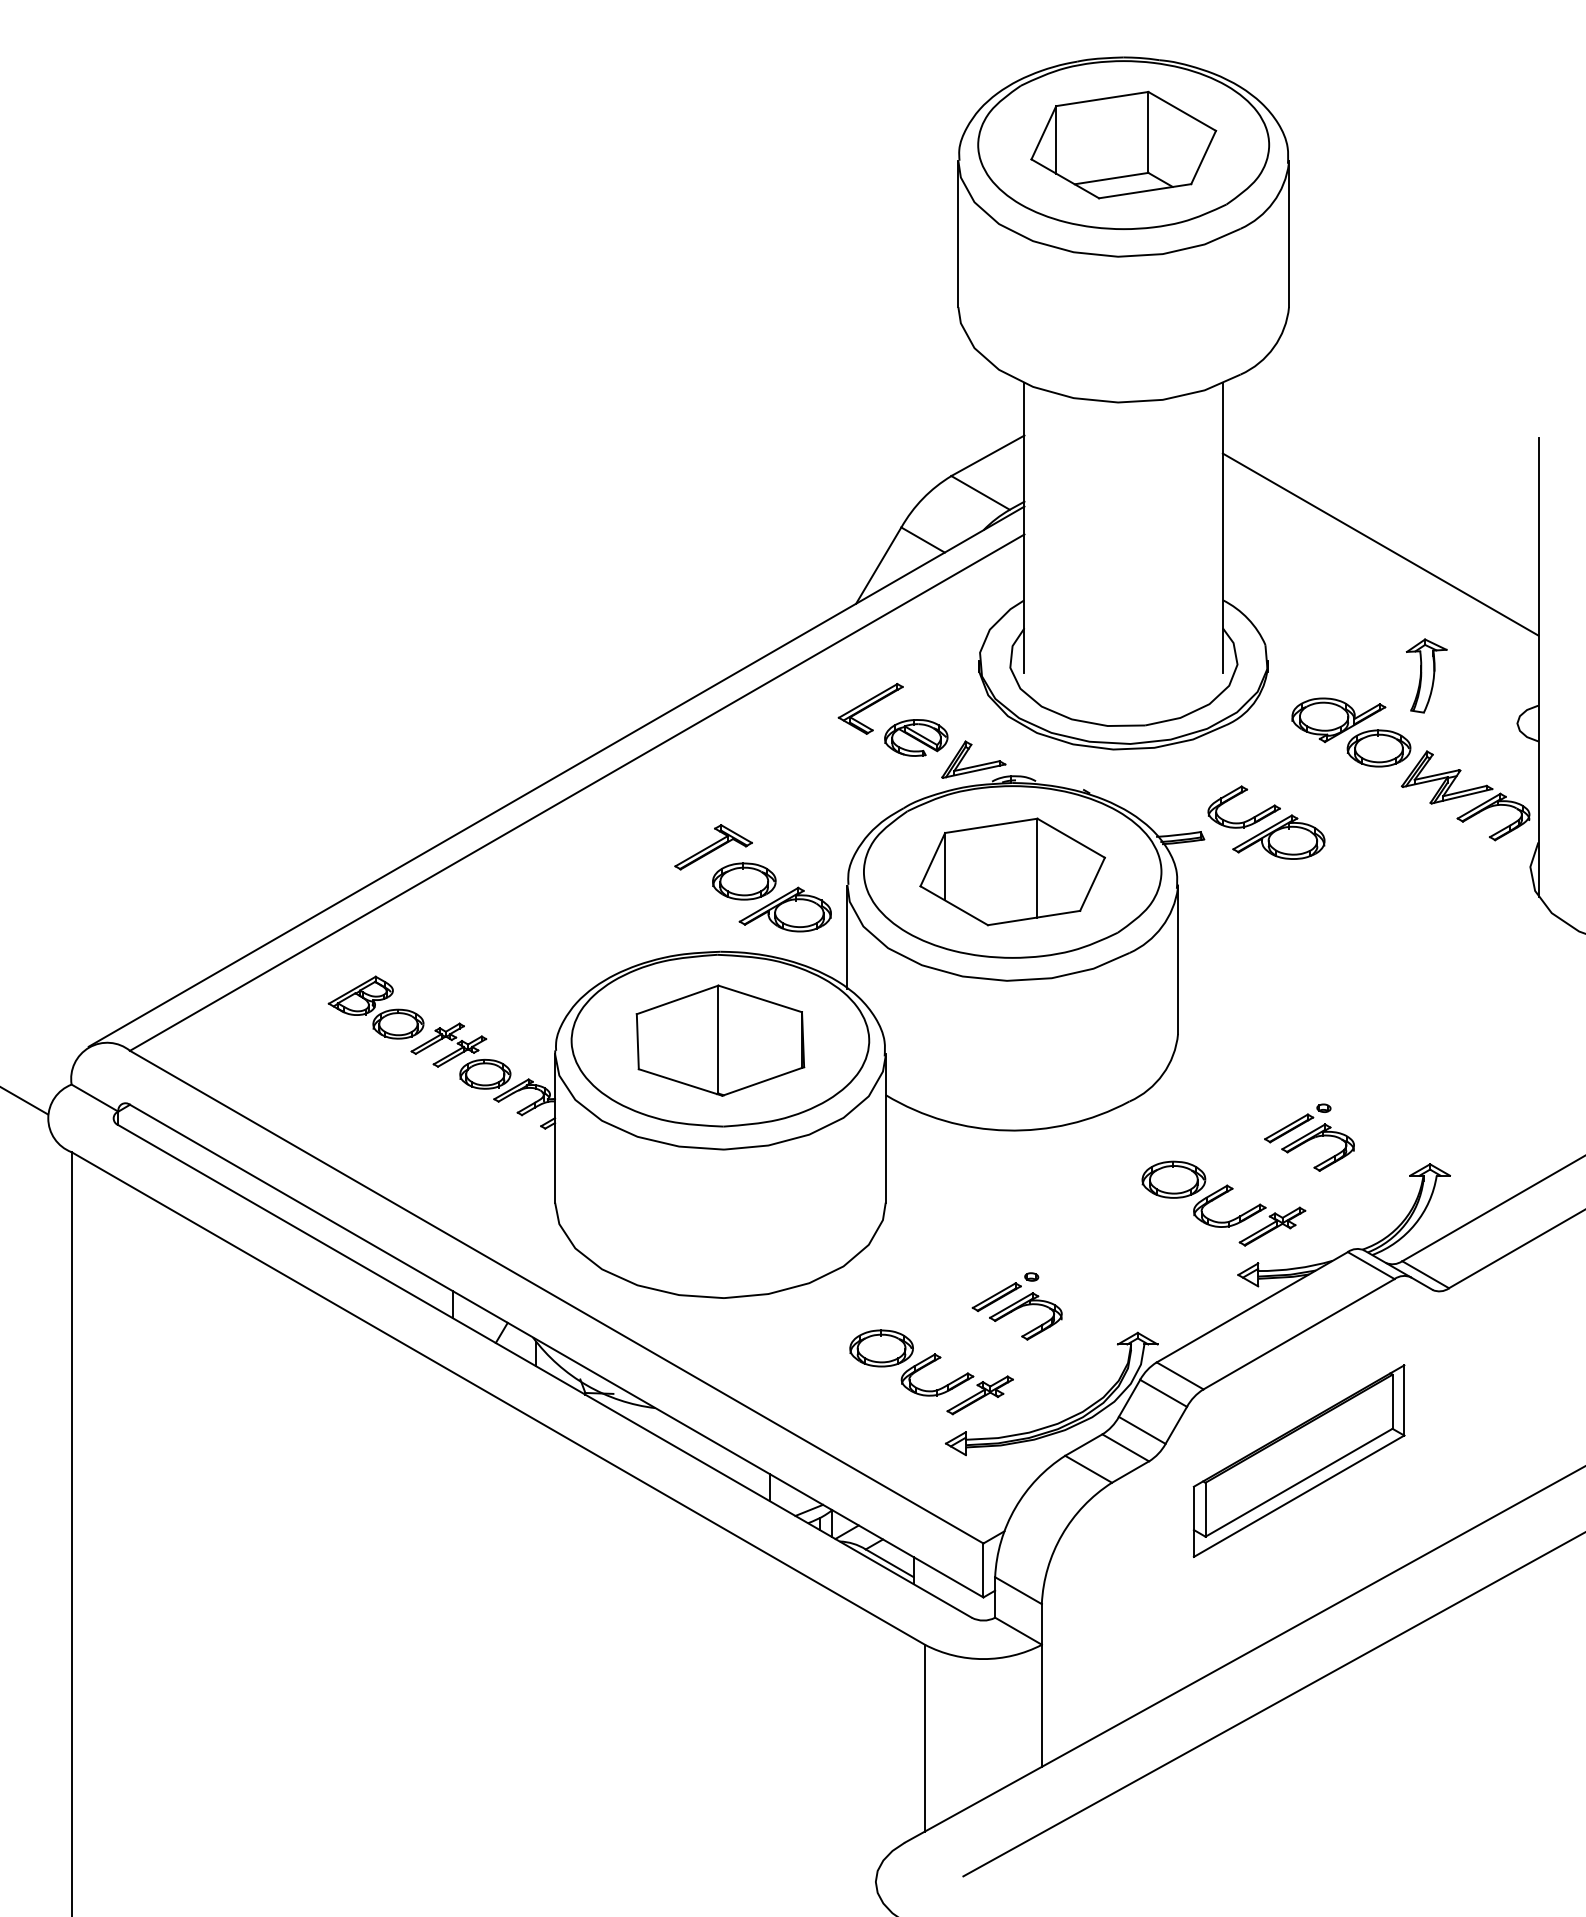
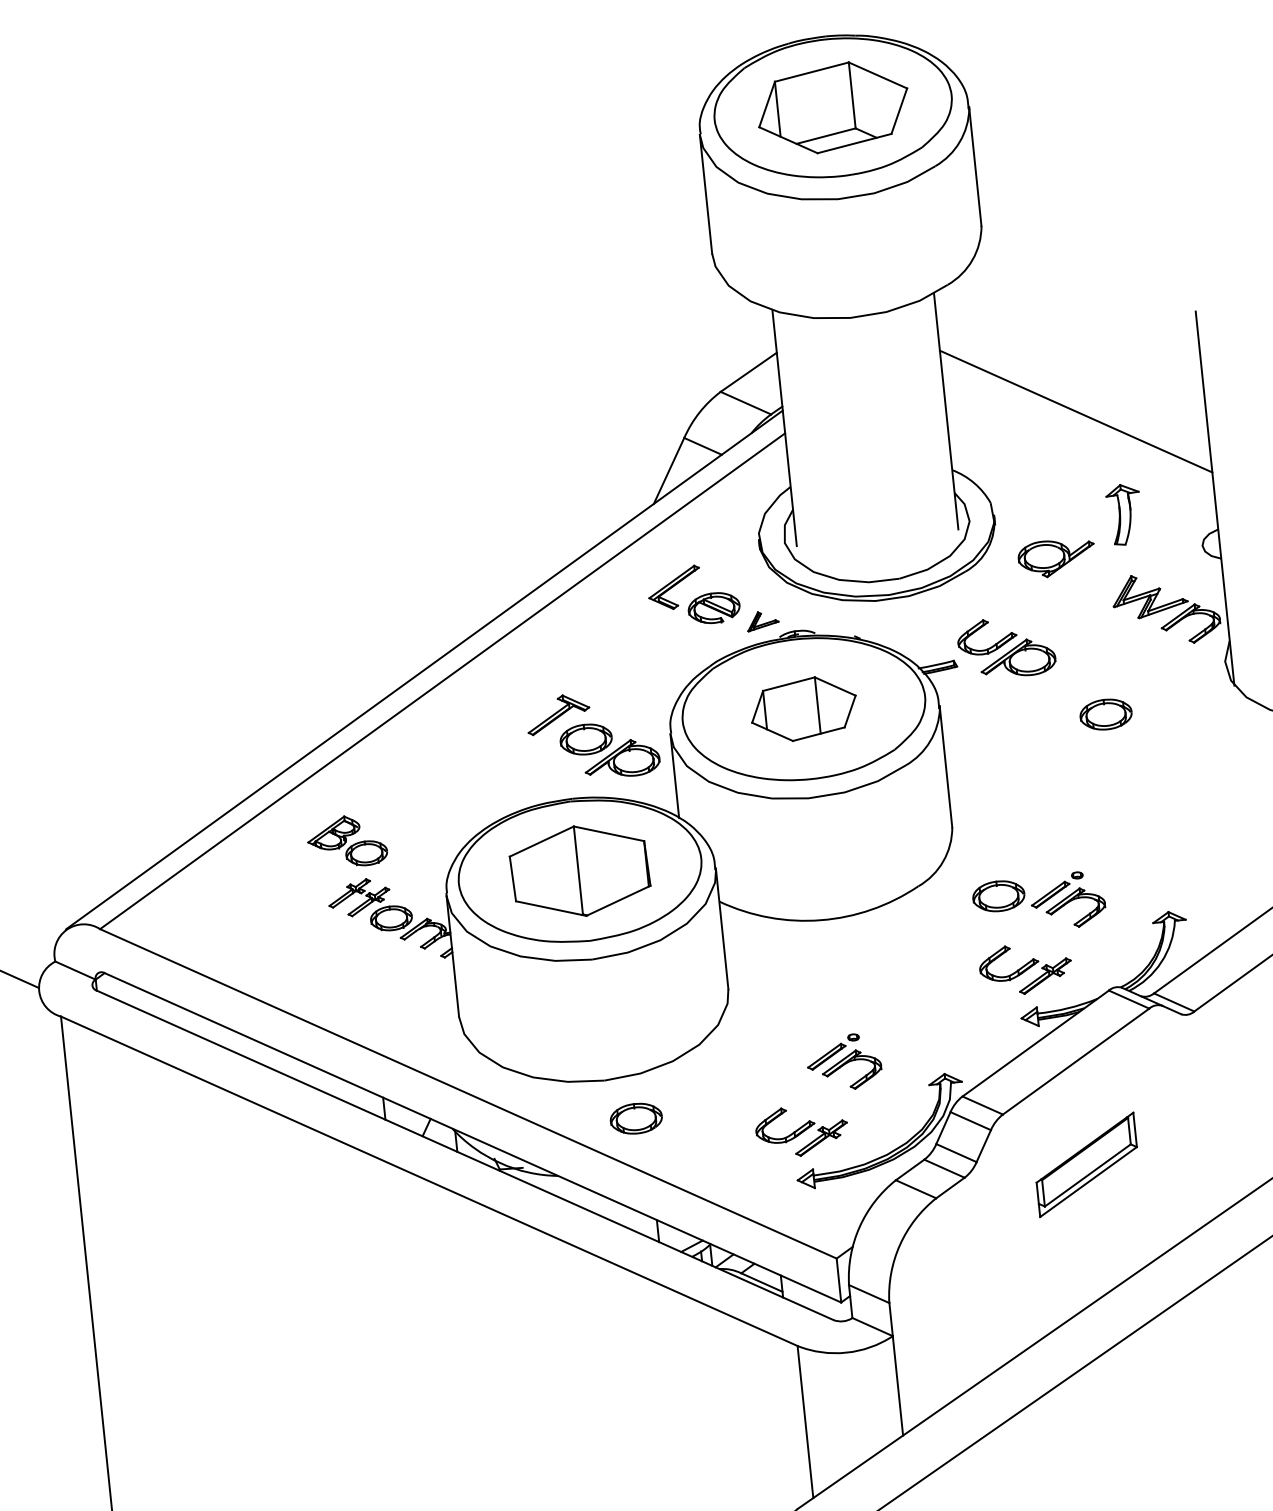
part: (1378, 748) -> (1105, 714), moved
part: (973, 759) -> (762, 620), size x0.6
part: (1012, 871) -> (803, 708), size x0.7
part: (375, 1007) -> (346, 841), moved
part: (1173, 1179) -> (998, 896), moved
part: (881, 1348) -> (636, 1118), moved
part: (1298, 1460) -> (1086, 1164), size x0.6

